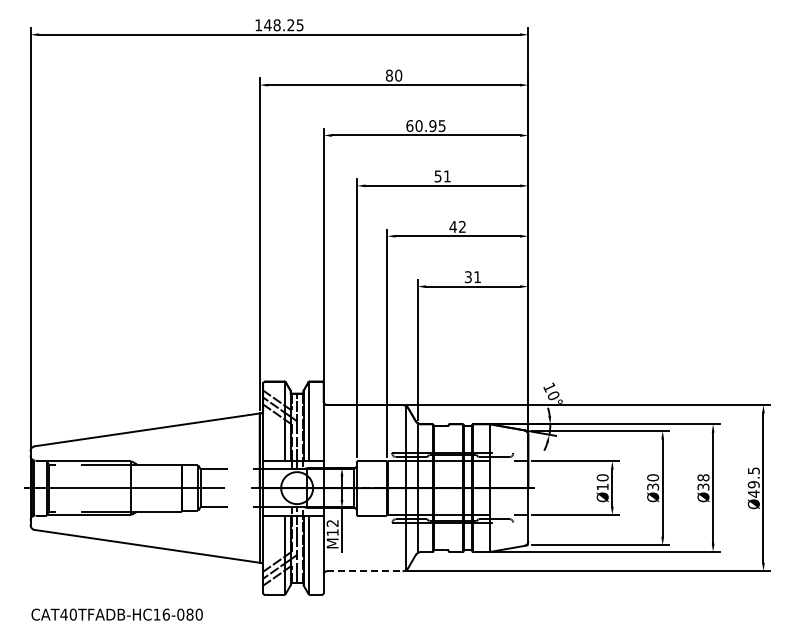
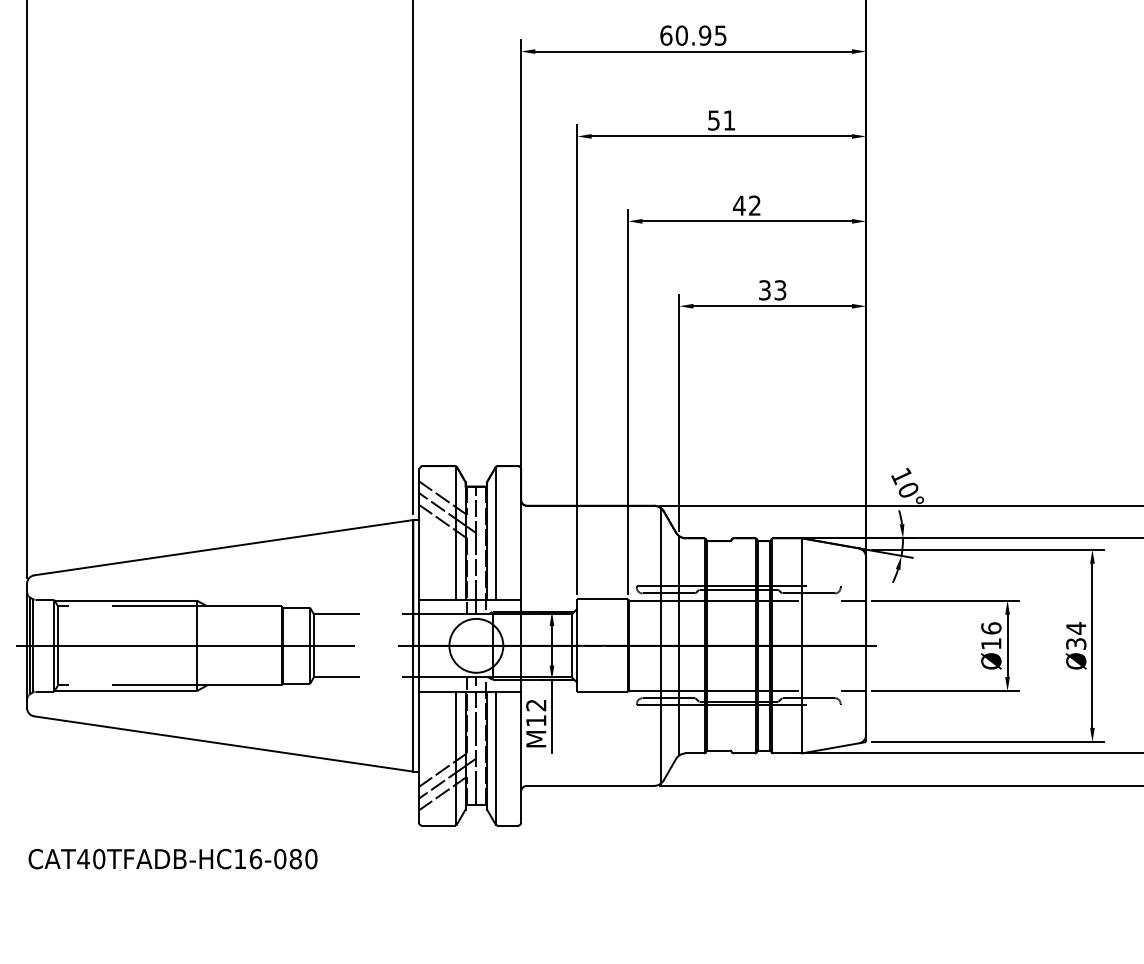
text: (477, 277) -> (780, 290), 31 -> 33
text: (602, 477) -> (990, 627), Ø10 -> Ø16
text: (653, 477) -> (1076, 627), Ø30 -> Ø34
line: (364, 571) -> (589, 786), dashed -> solid

